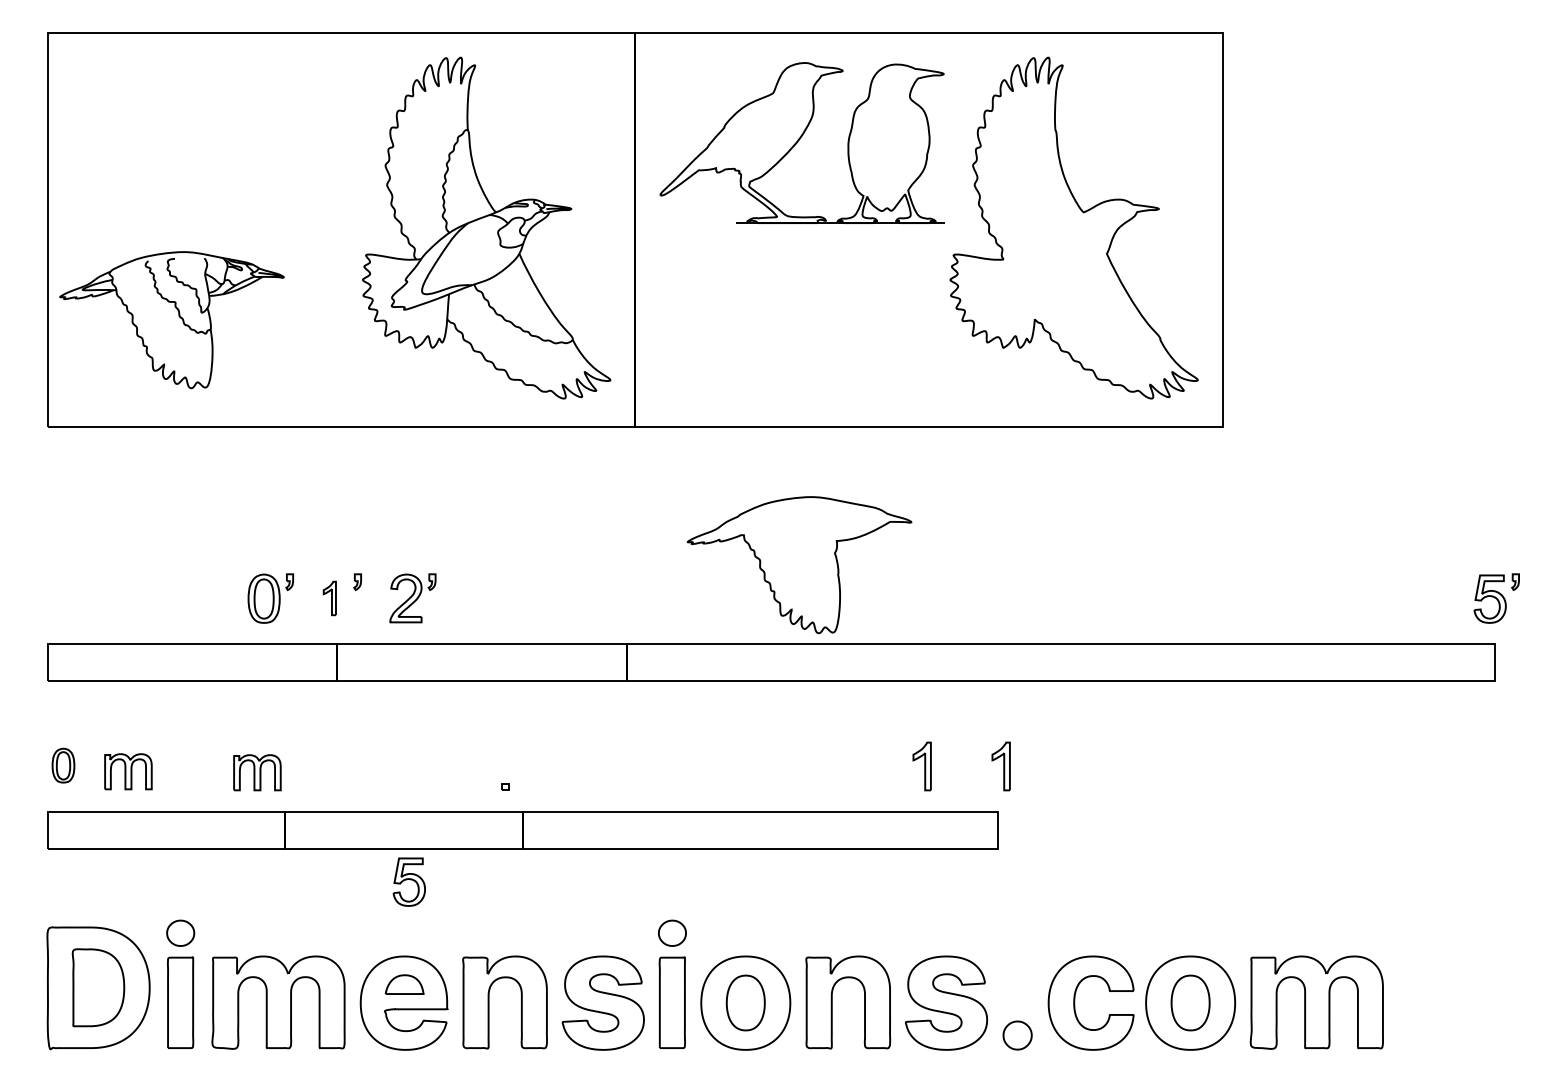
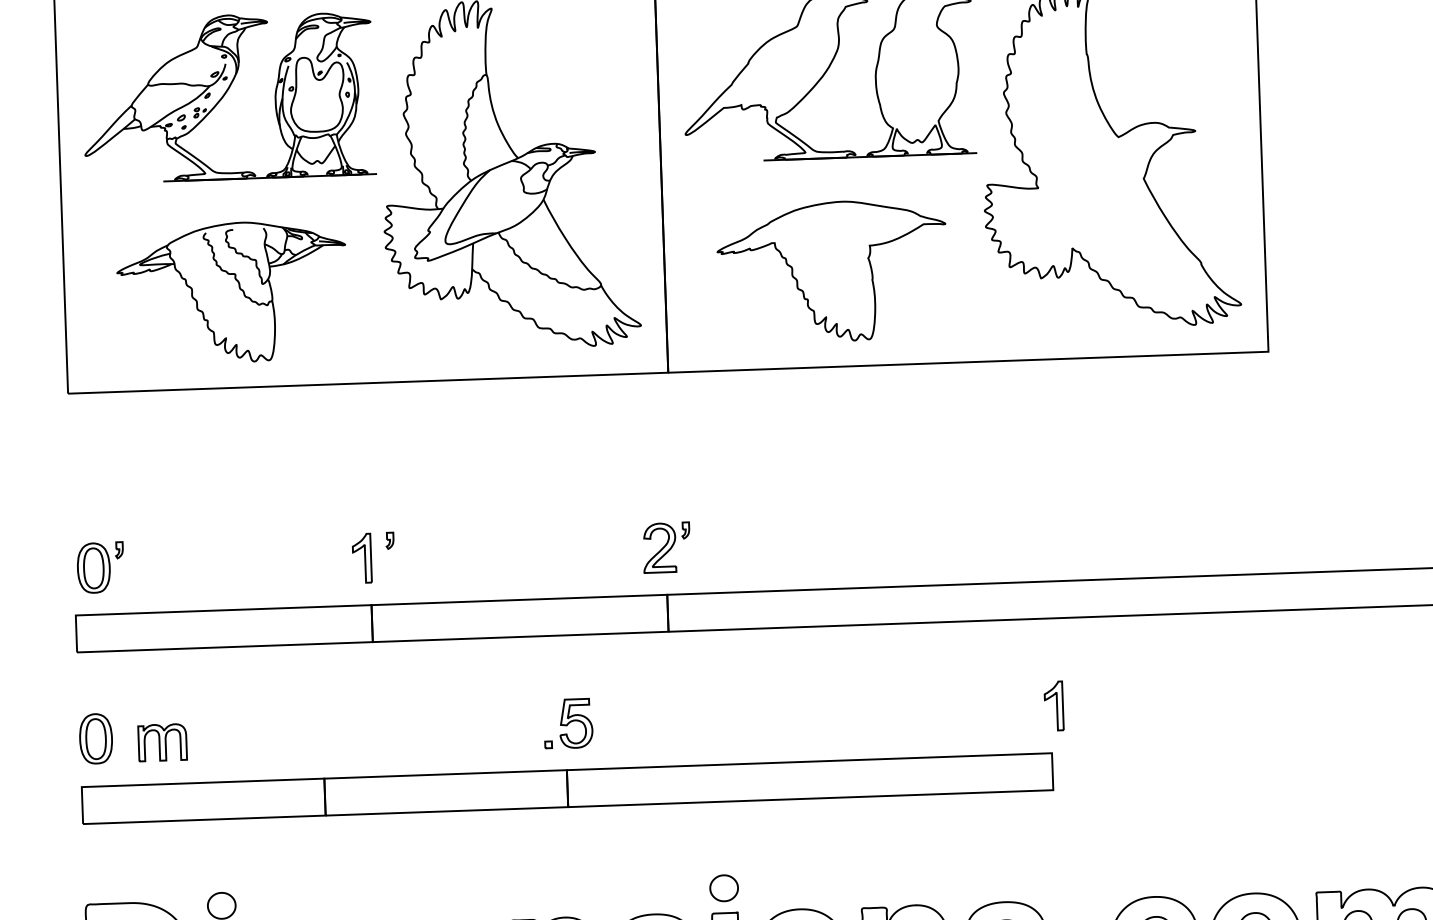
part: (214, 143) -> (228, 97), added
part: (171, 320) -> (231, 293), moved
part: (799, 565) -> (832, 272), moved
part: (270, 598) -> (100, 567), moved
part: (329, 598) -> (361, 558), size x1.43
part: (412, 598) -> (666, 547), moved
part: (63, 765) -> (96, 738), size x1.43
part: (921, 766) -> (972, 709), removed
part: (257, 772) -> (294, 738), removed
part: (408, 881) -> (575, 722), moved

